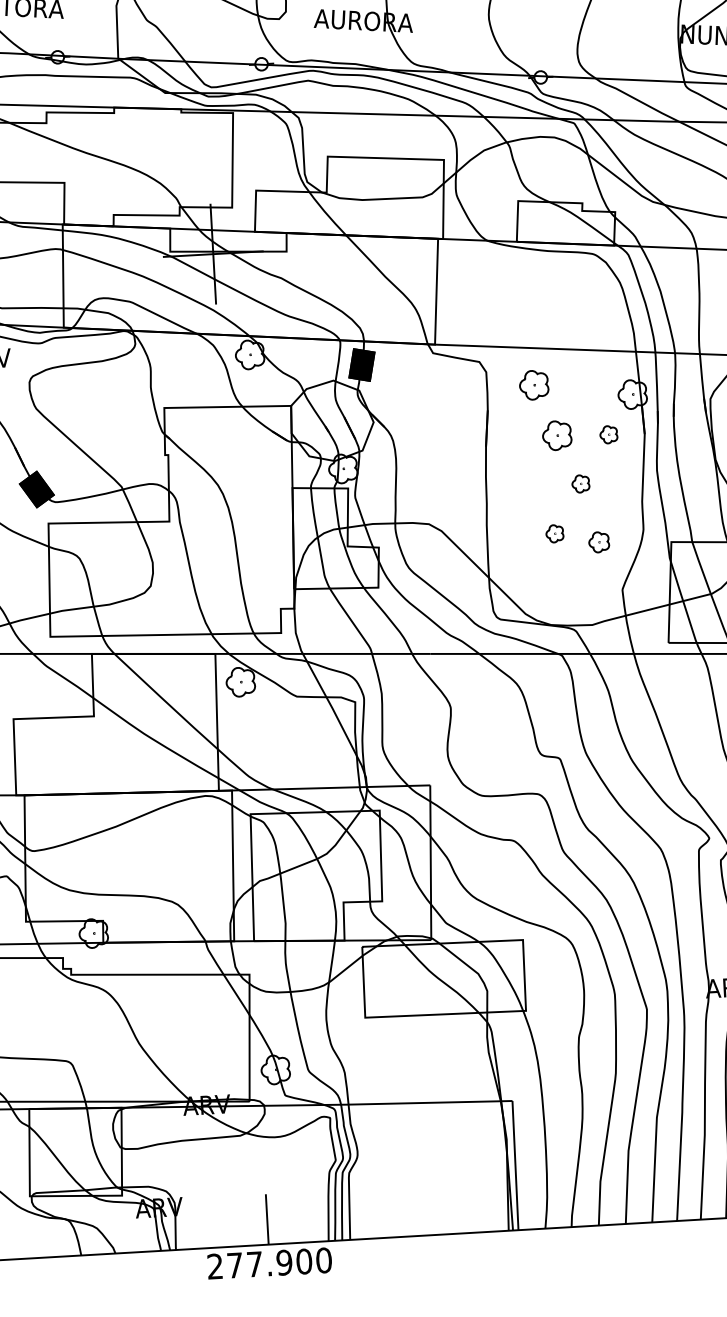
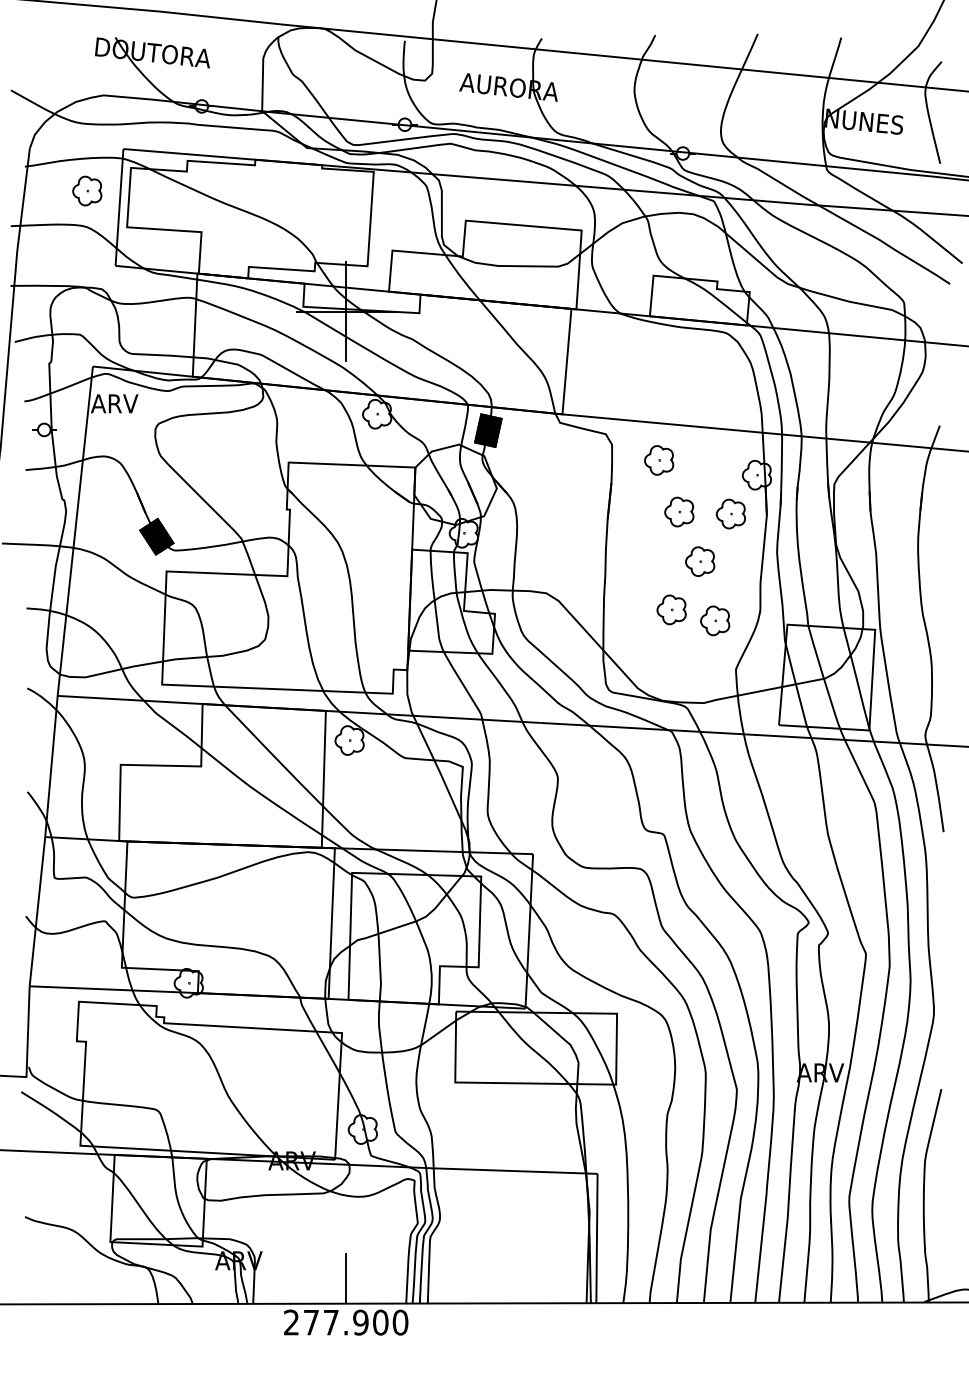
part: (608, 434) -> (730, 513), size x1.67
part: (581, 483) -> (700, 561), size x1.67
part: (554, 533) -> (671, 609), size x1.67
part: (599, 541) -> (715, 620), size x1.43

